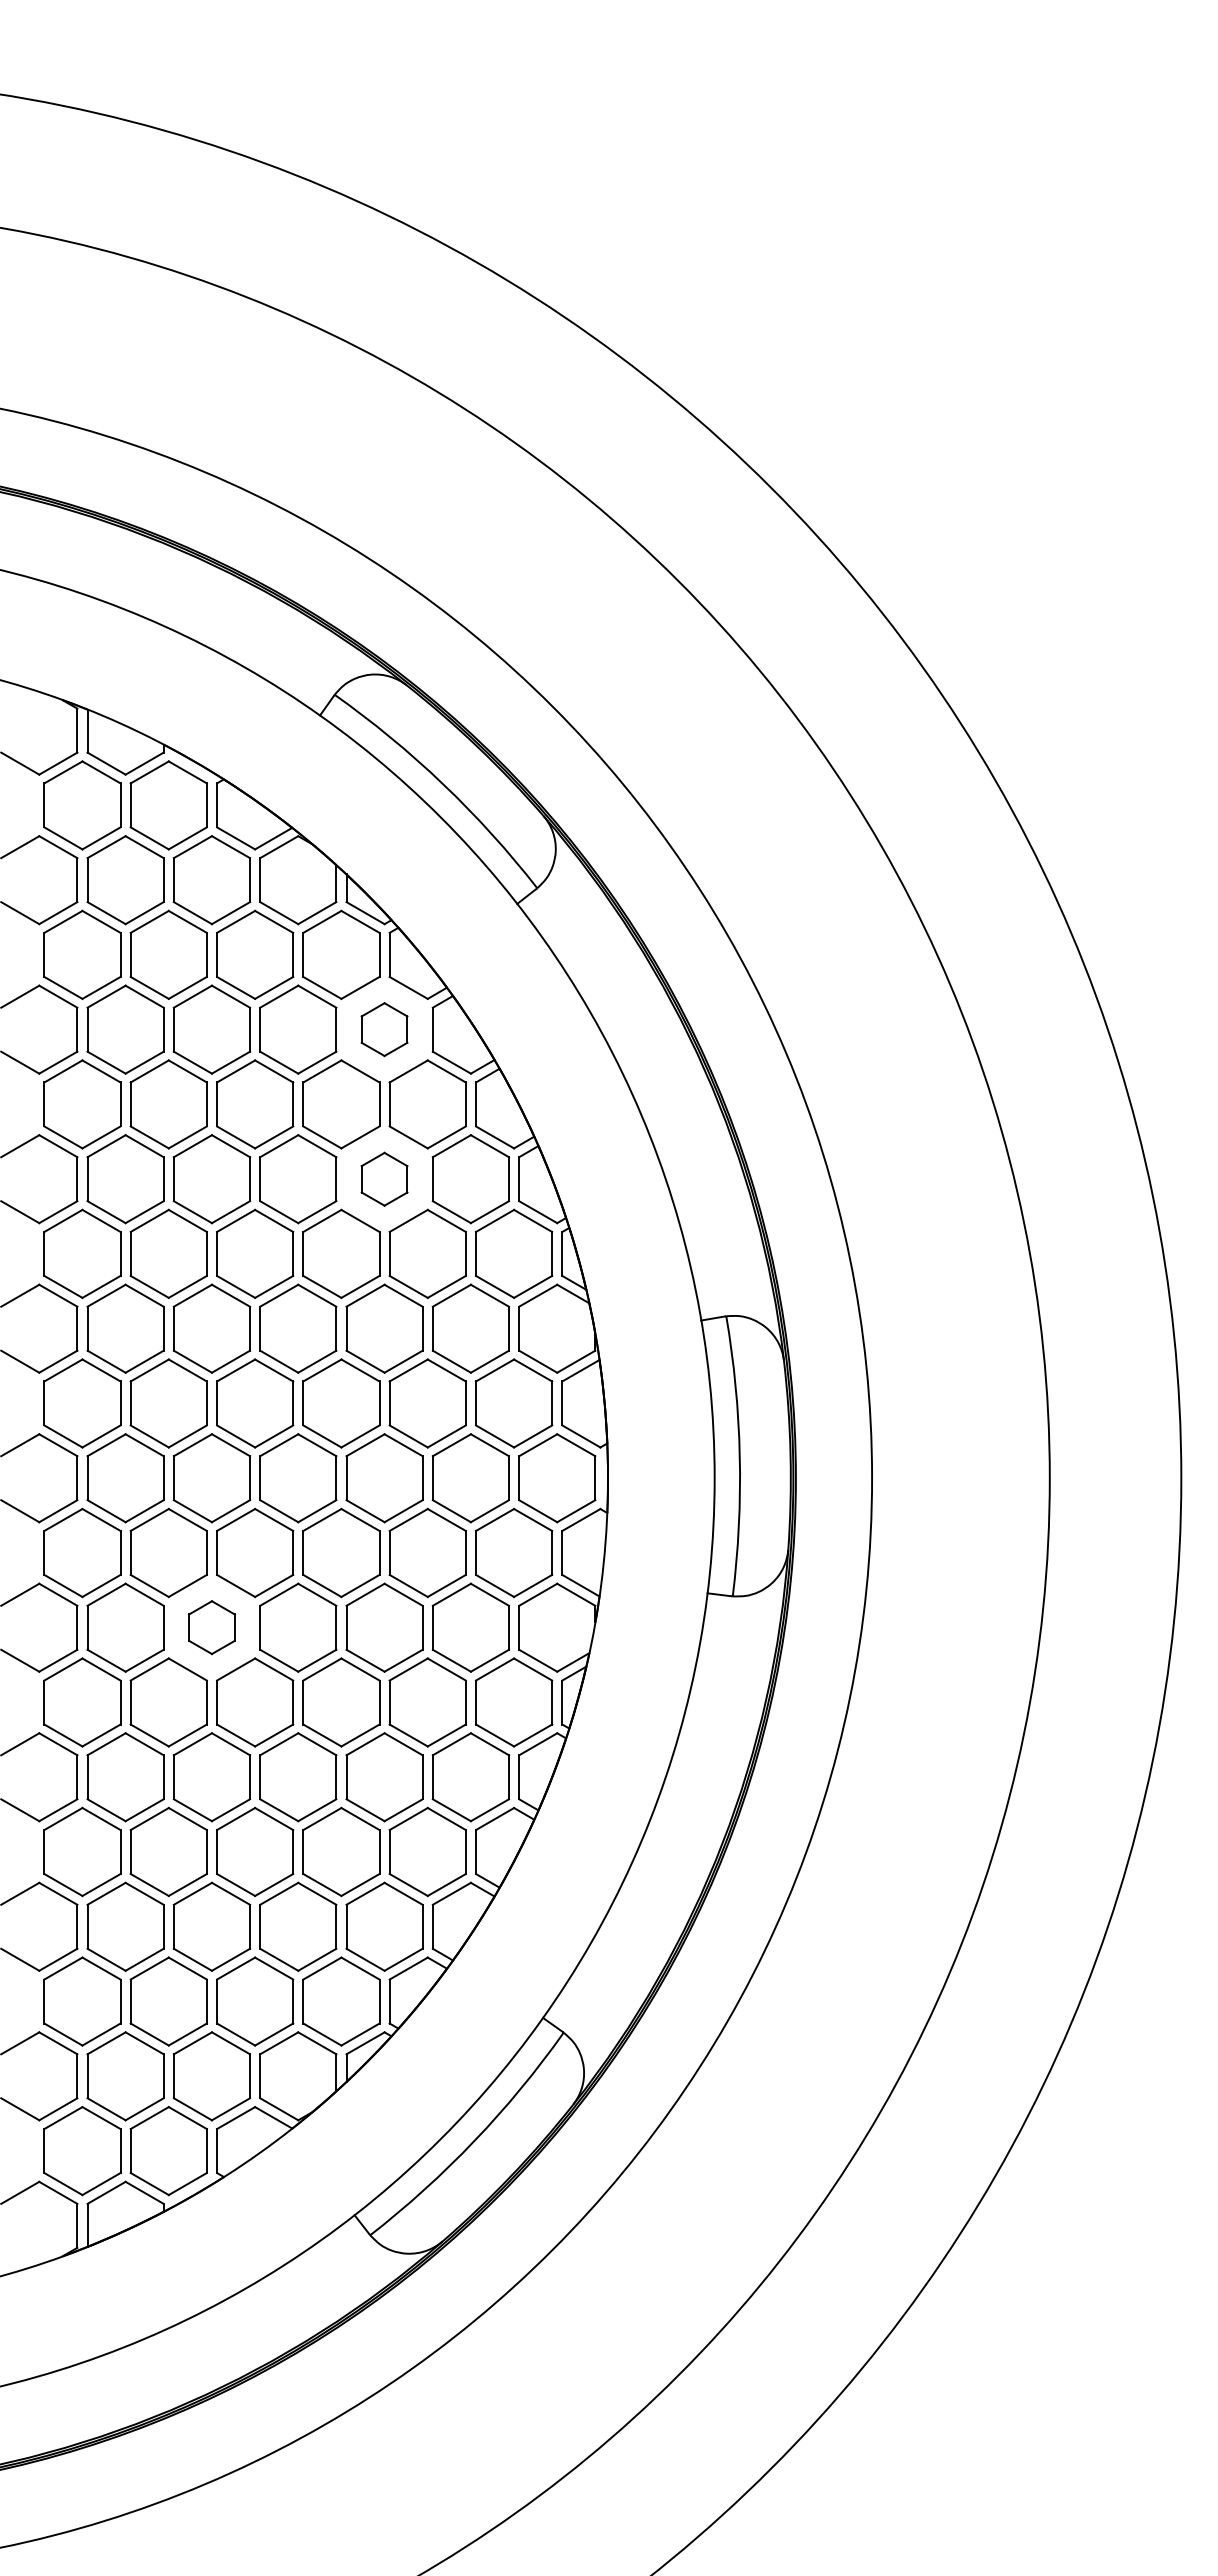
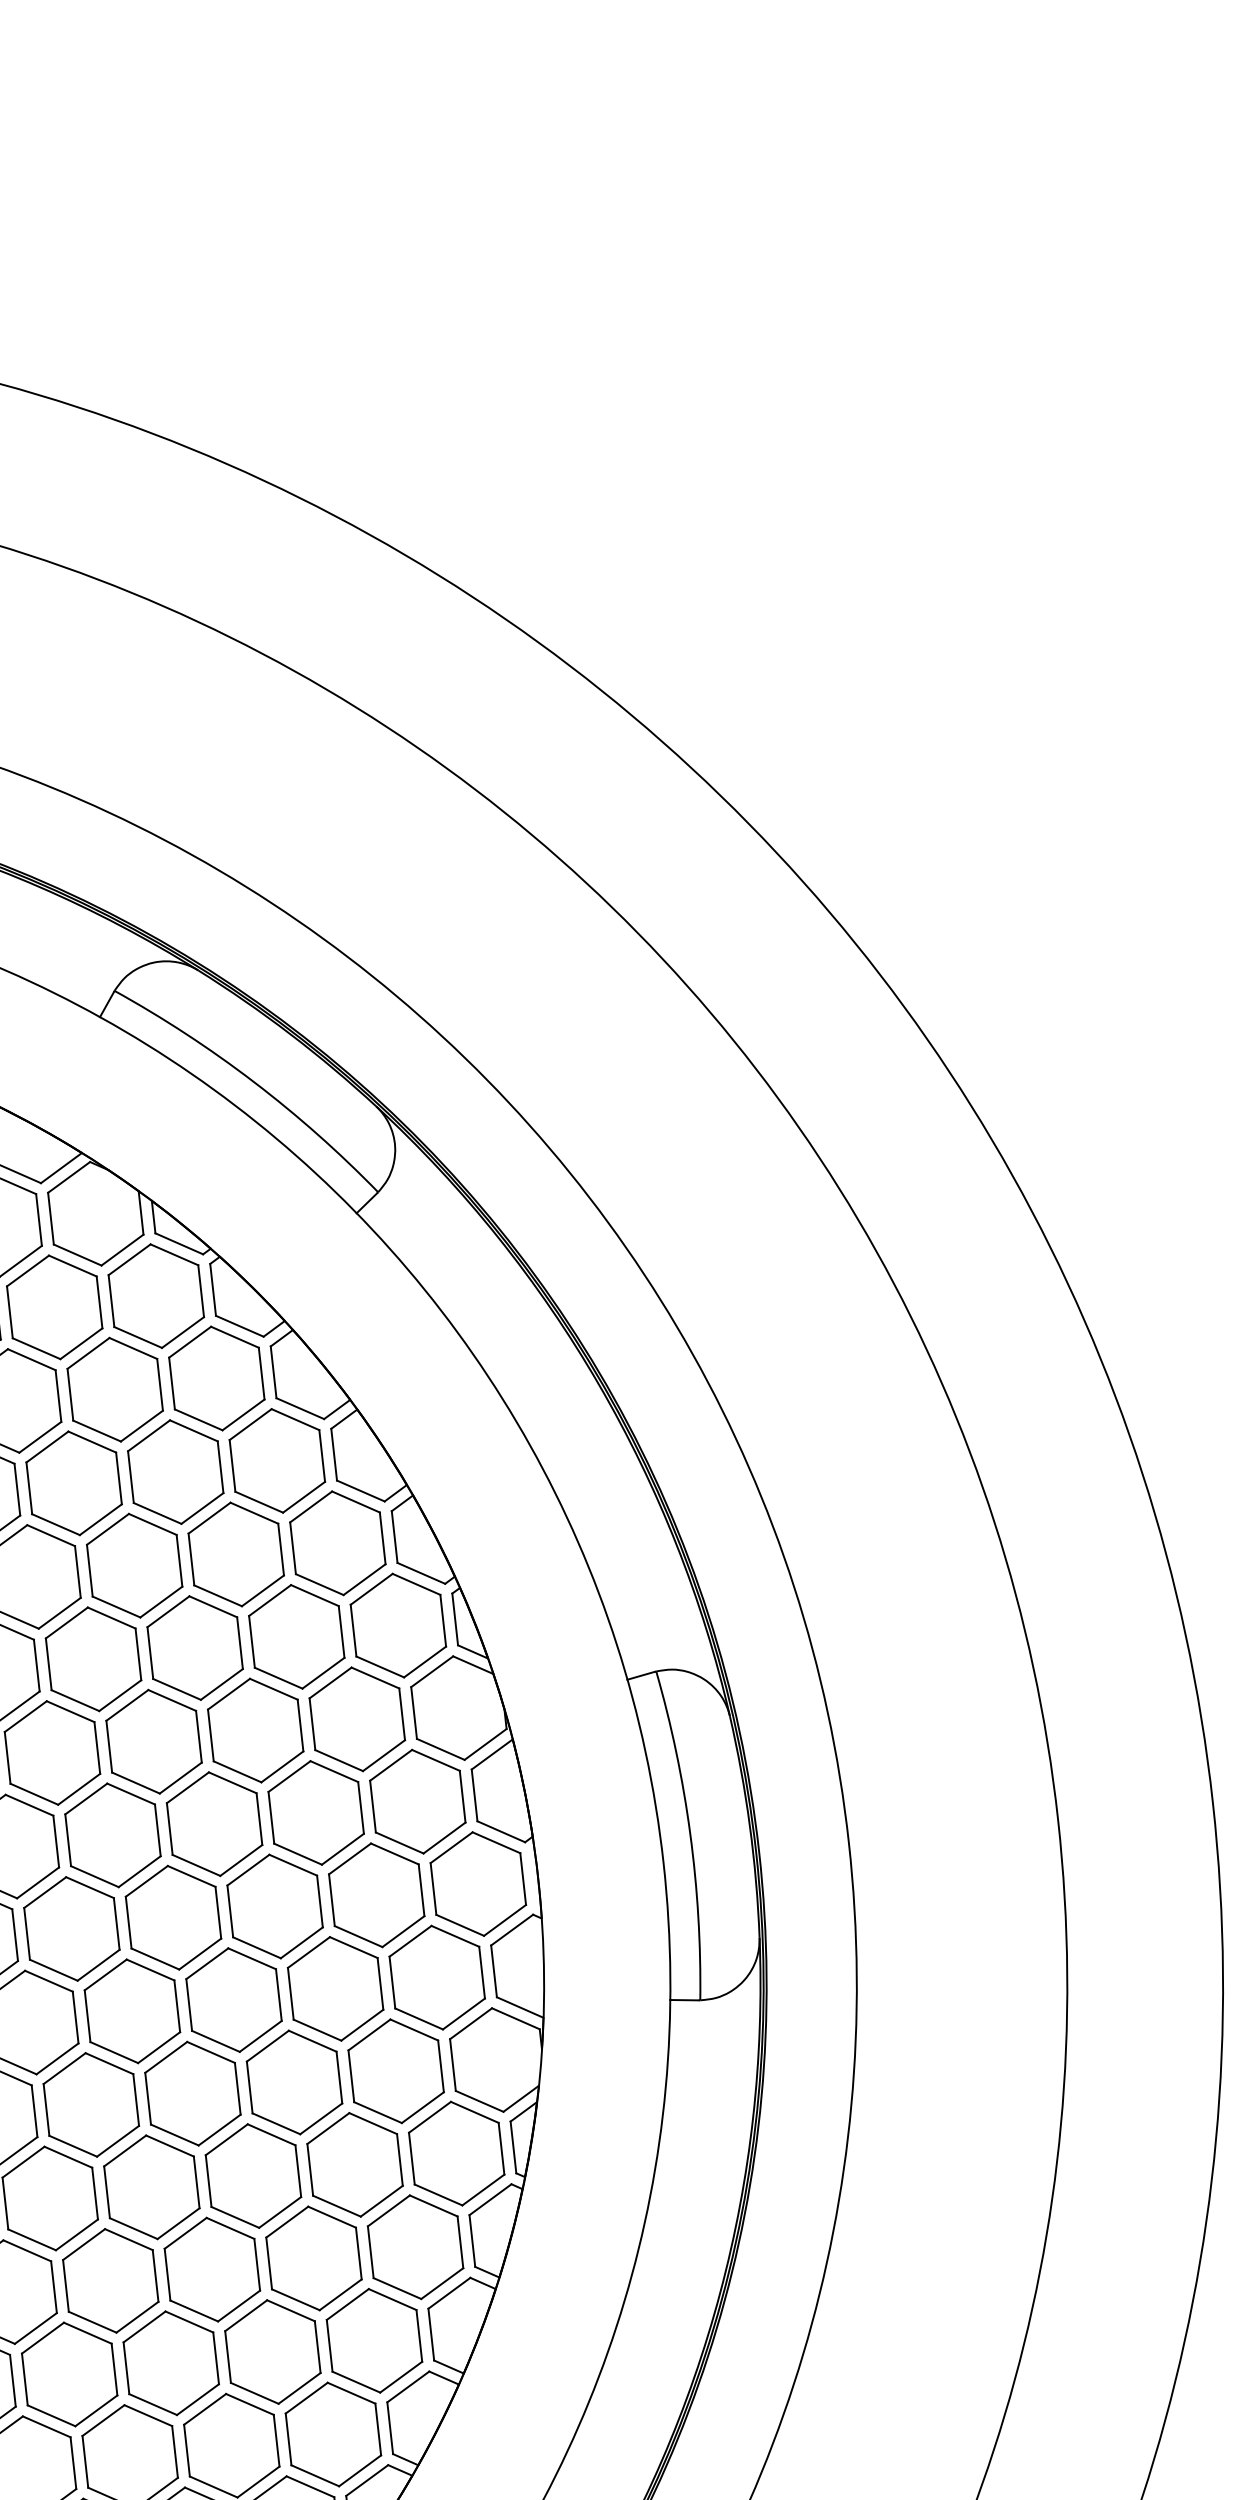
part: (384, 1029) -> (216, 1378), size x1.67
part: (384, 1179) -> (236, 1554), size x1.67
part: (211, 1627) -> (90, 2104), size x1.67

